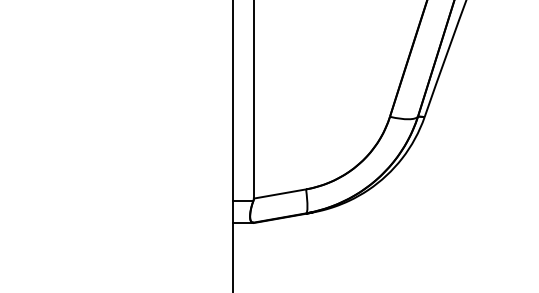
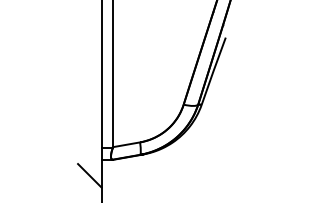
hatch: (208, 253) -> (89, 175), added

